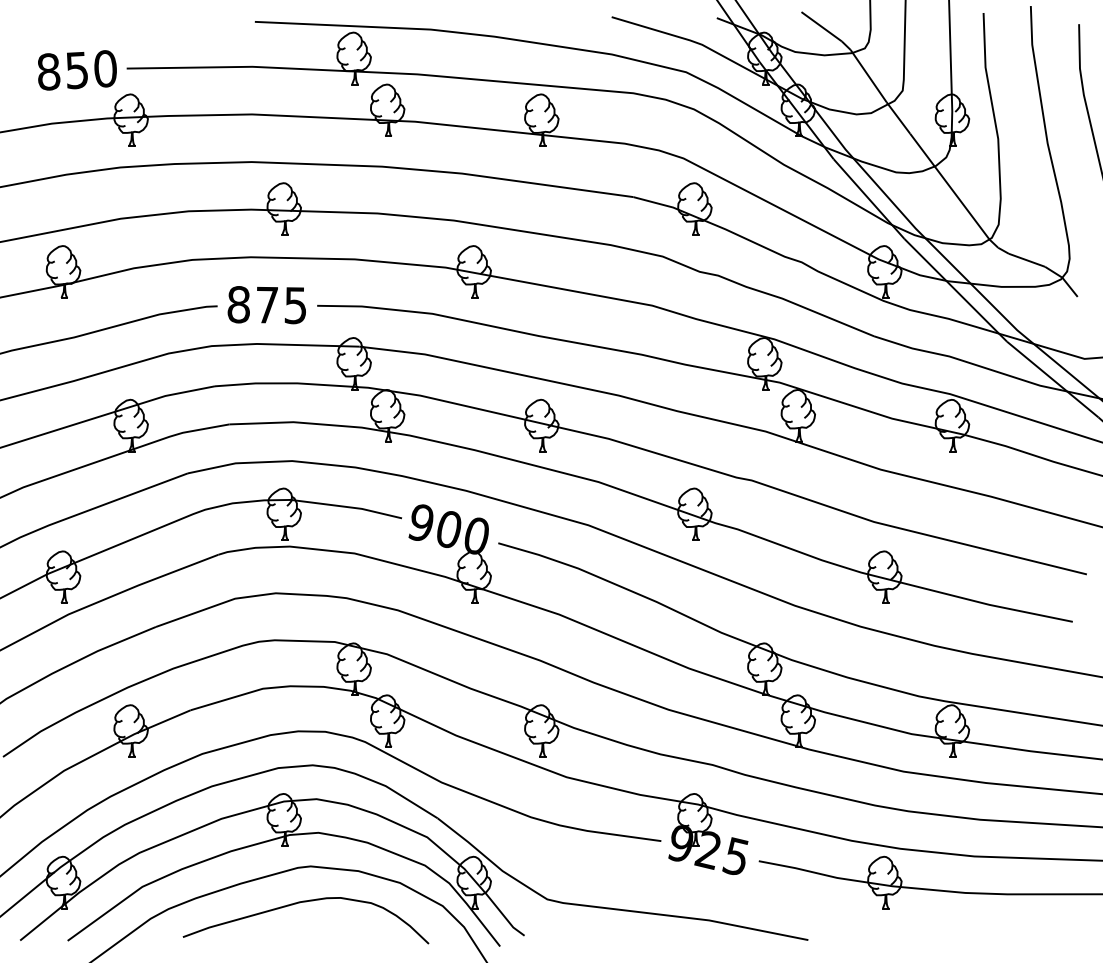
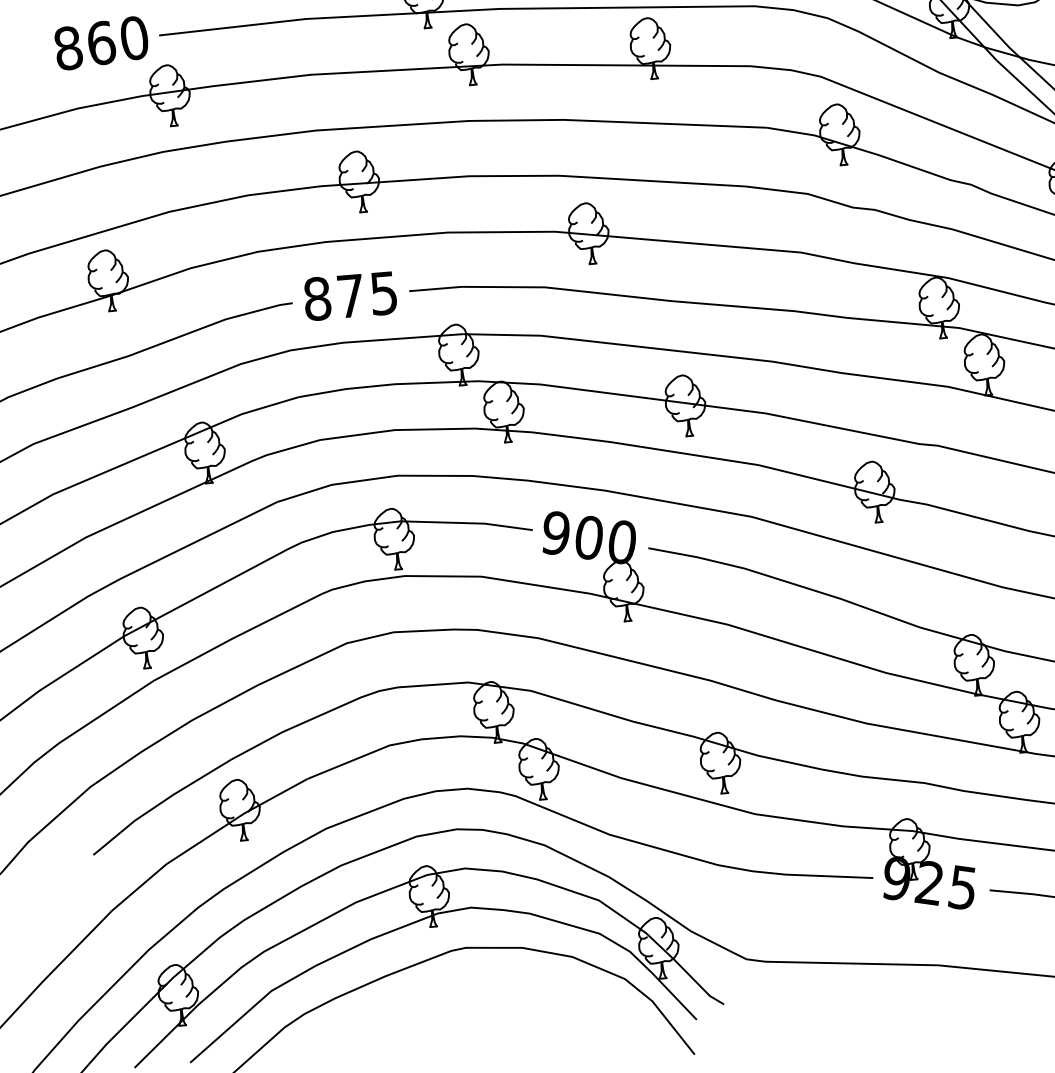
text: (77, 70) -> (101, 43), 850 -> 860
curve: (300, 903) -> (458, 992), removed

